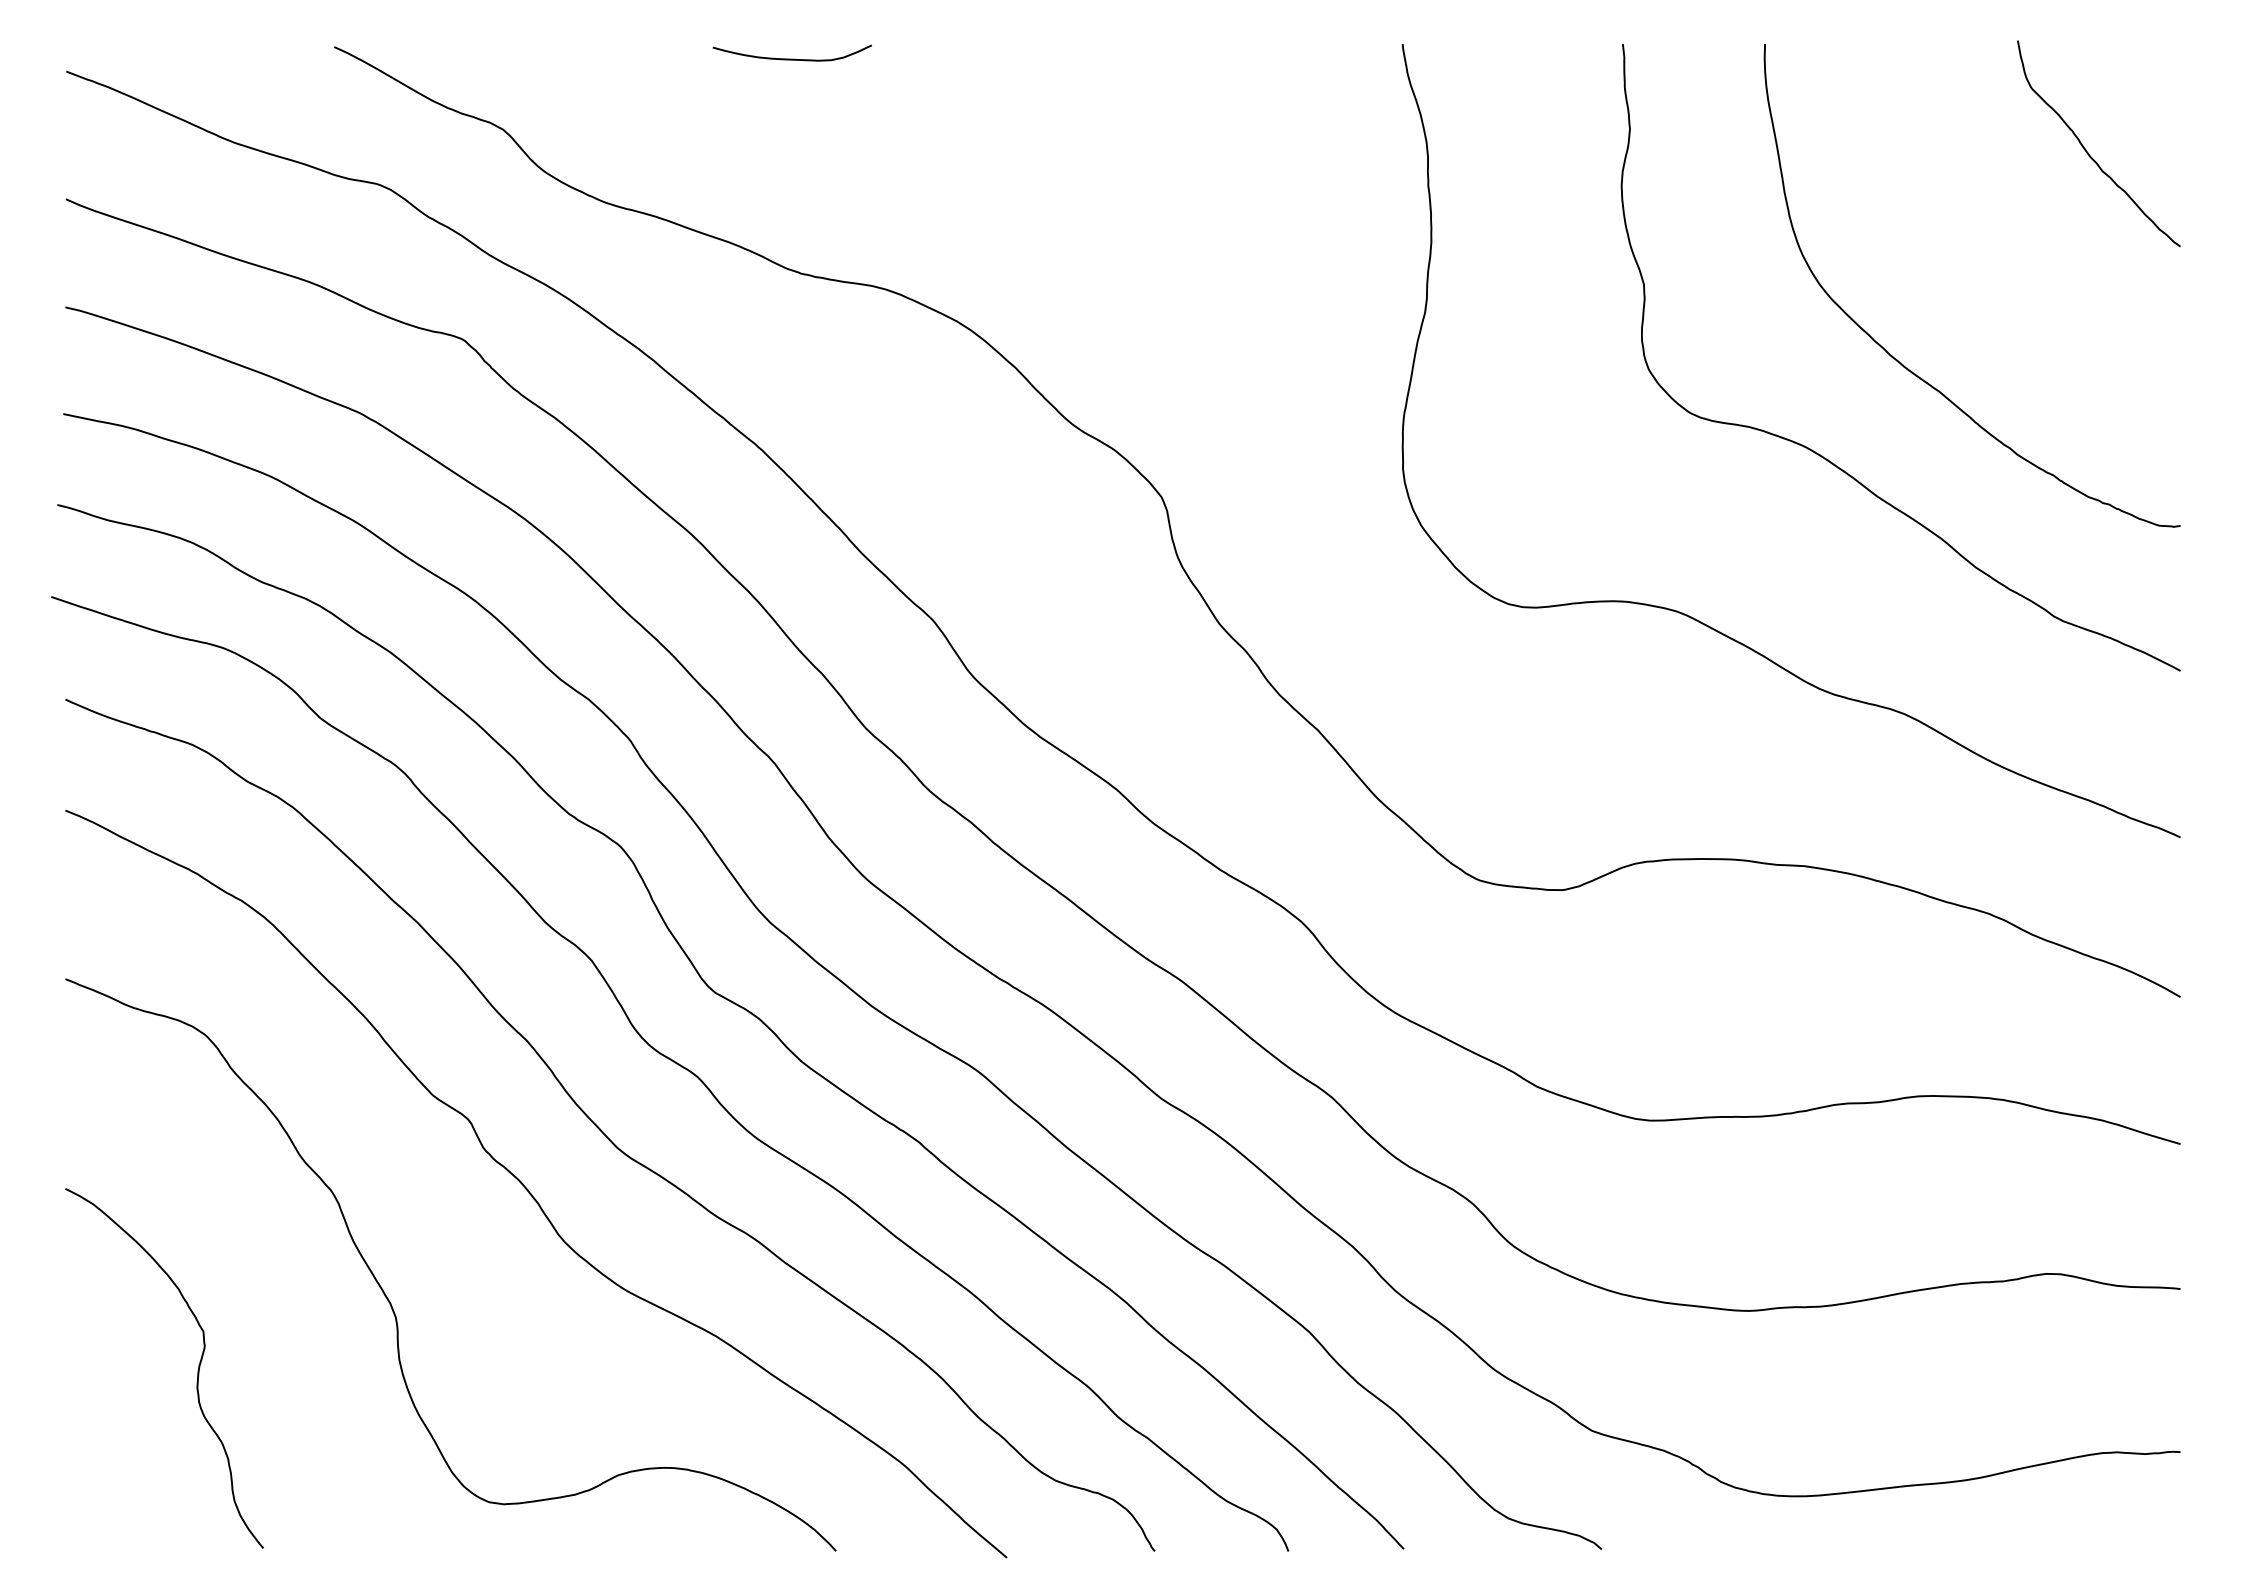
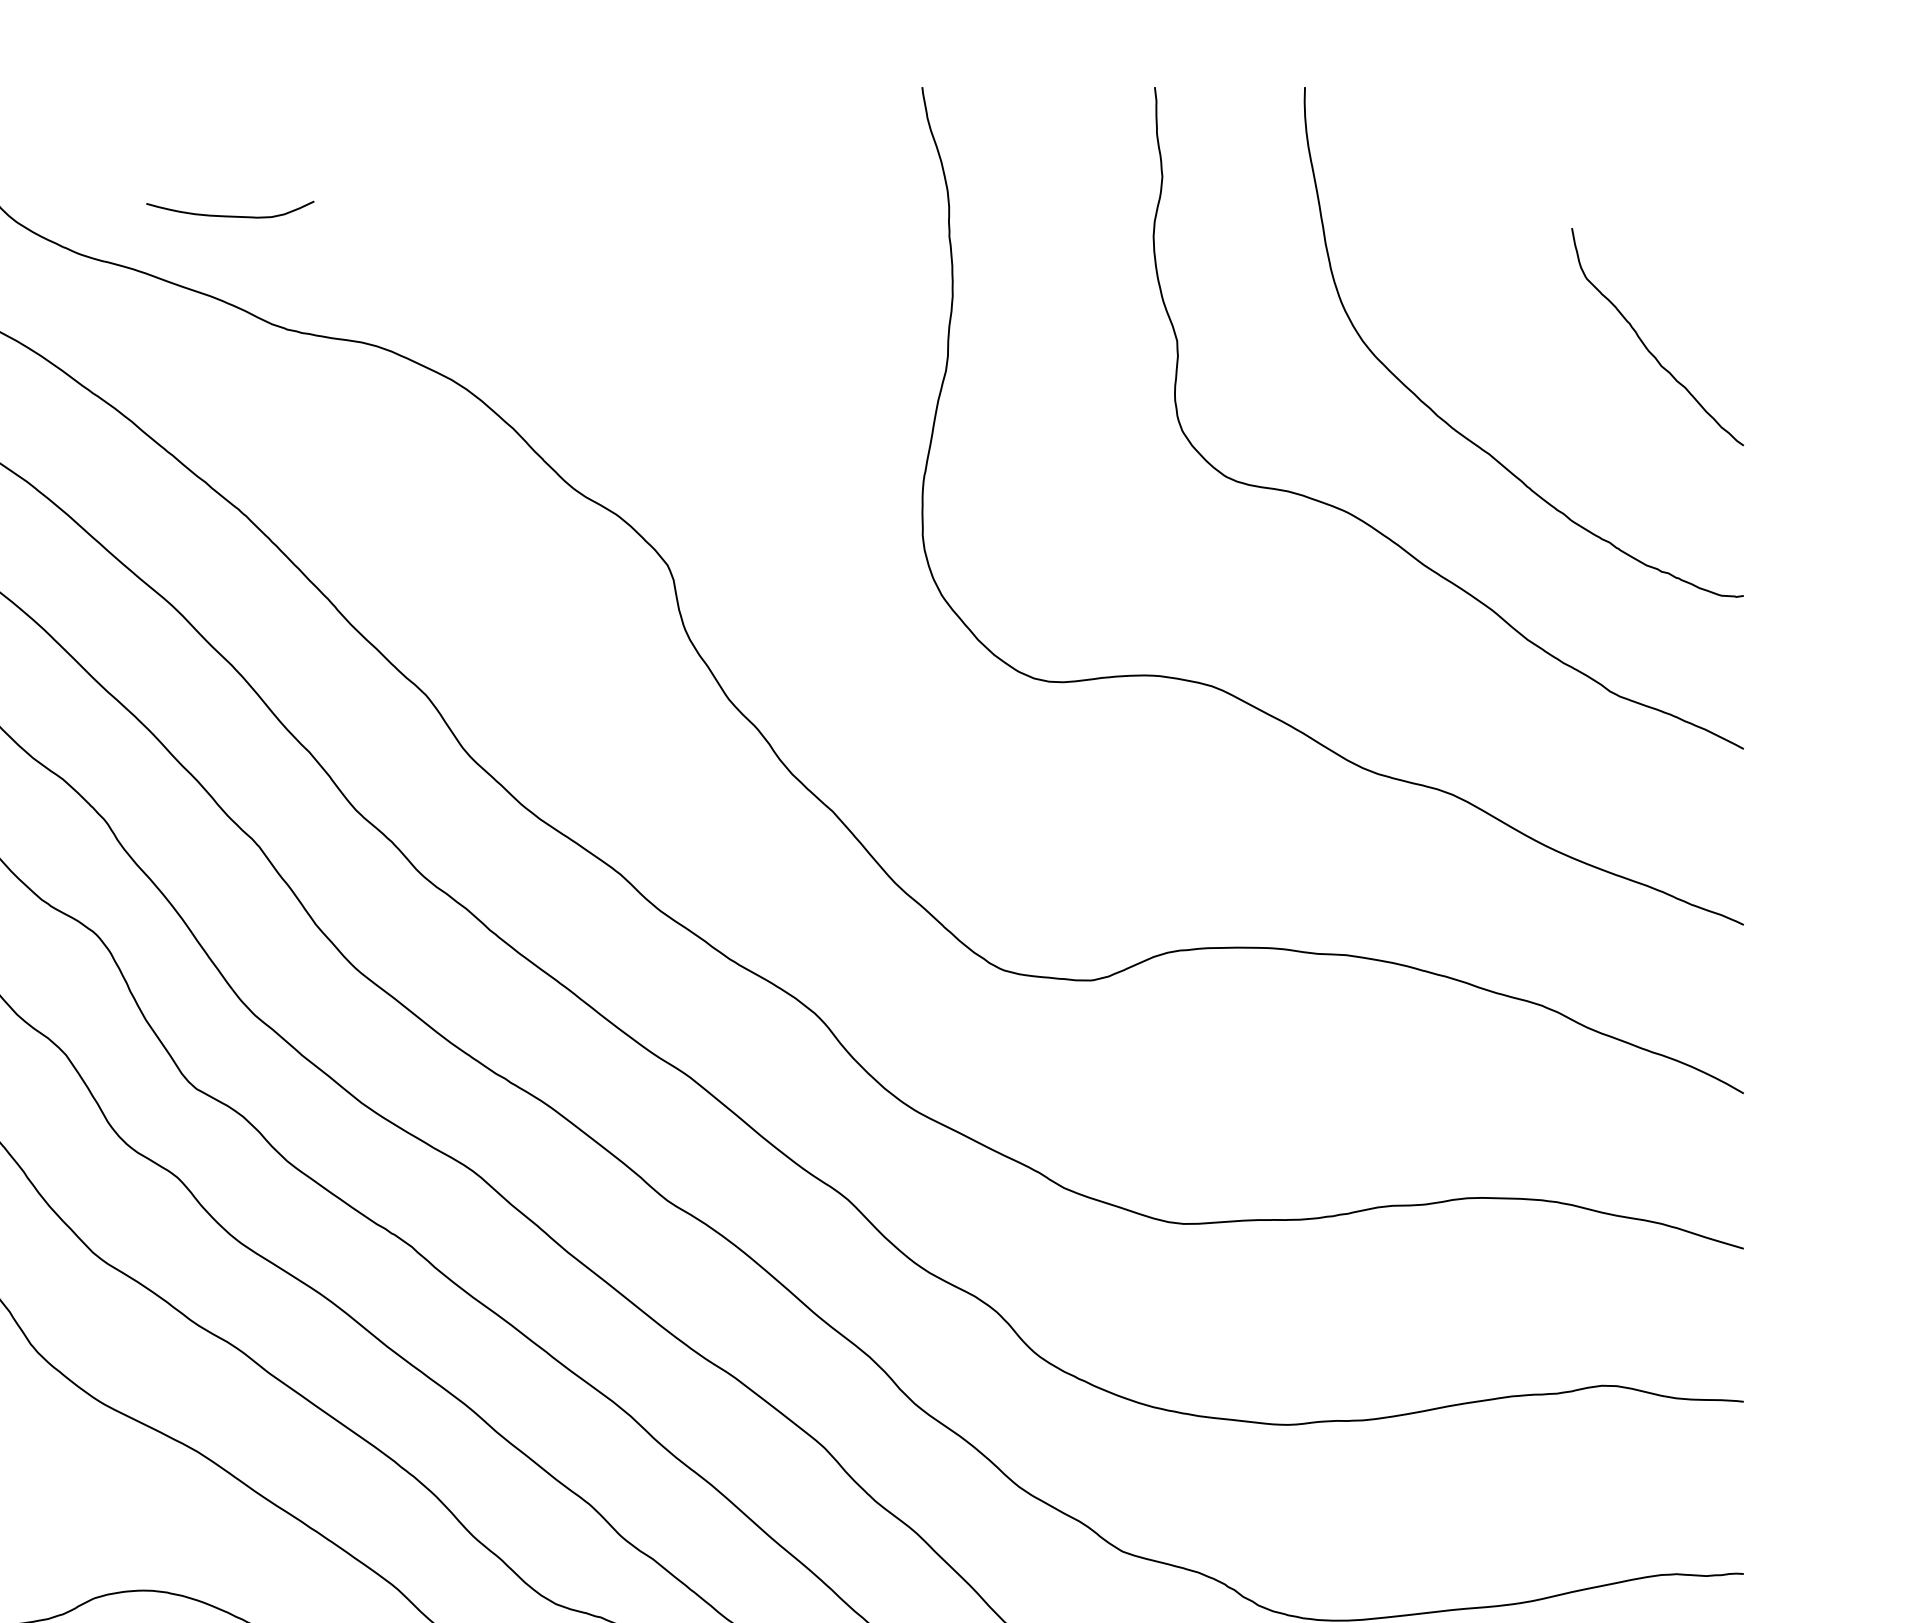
curve: (791, 58) -> (229, 215), moved
curve: (2086, 149) -> (1644, 343), moved

